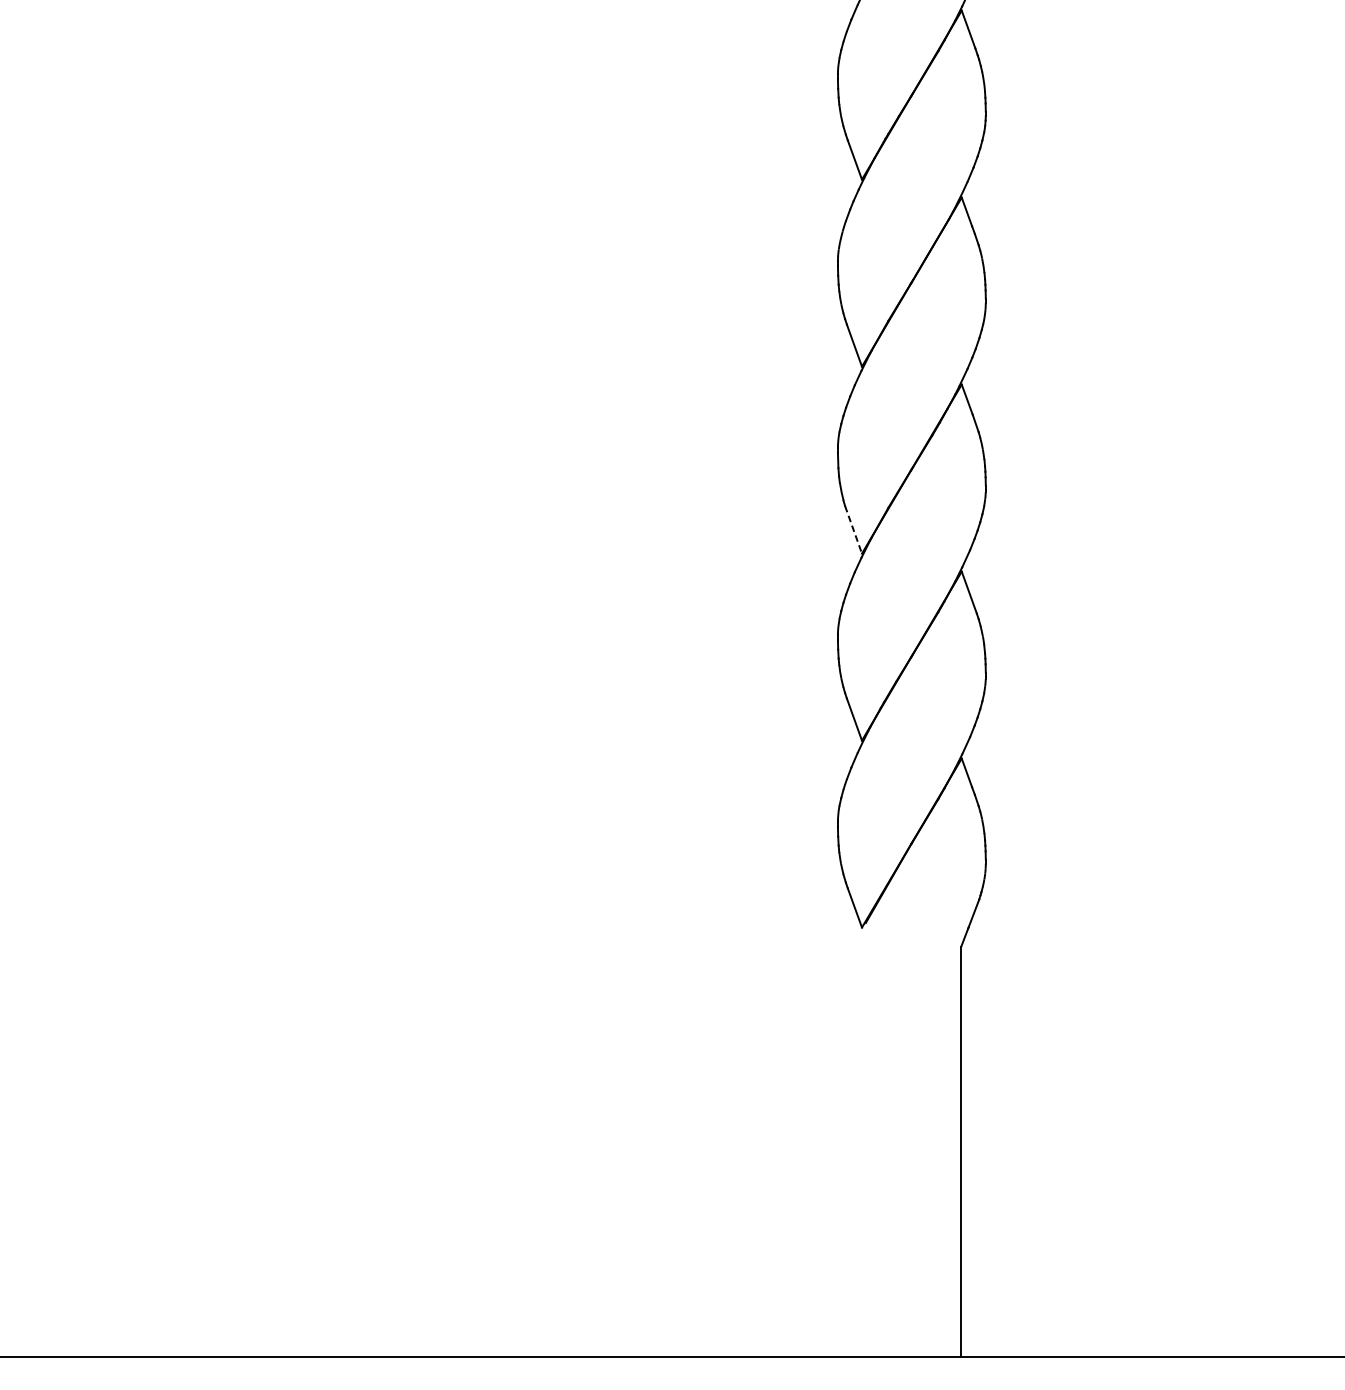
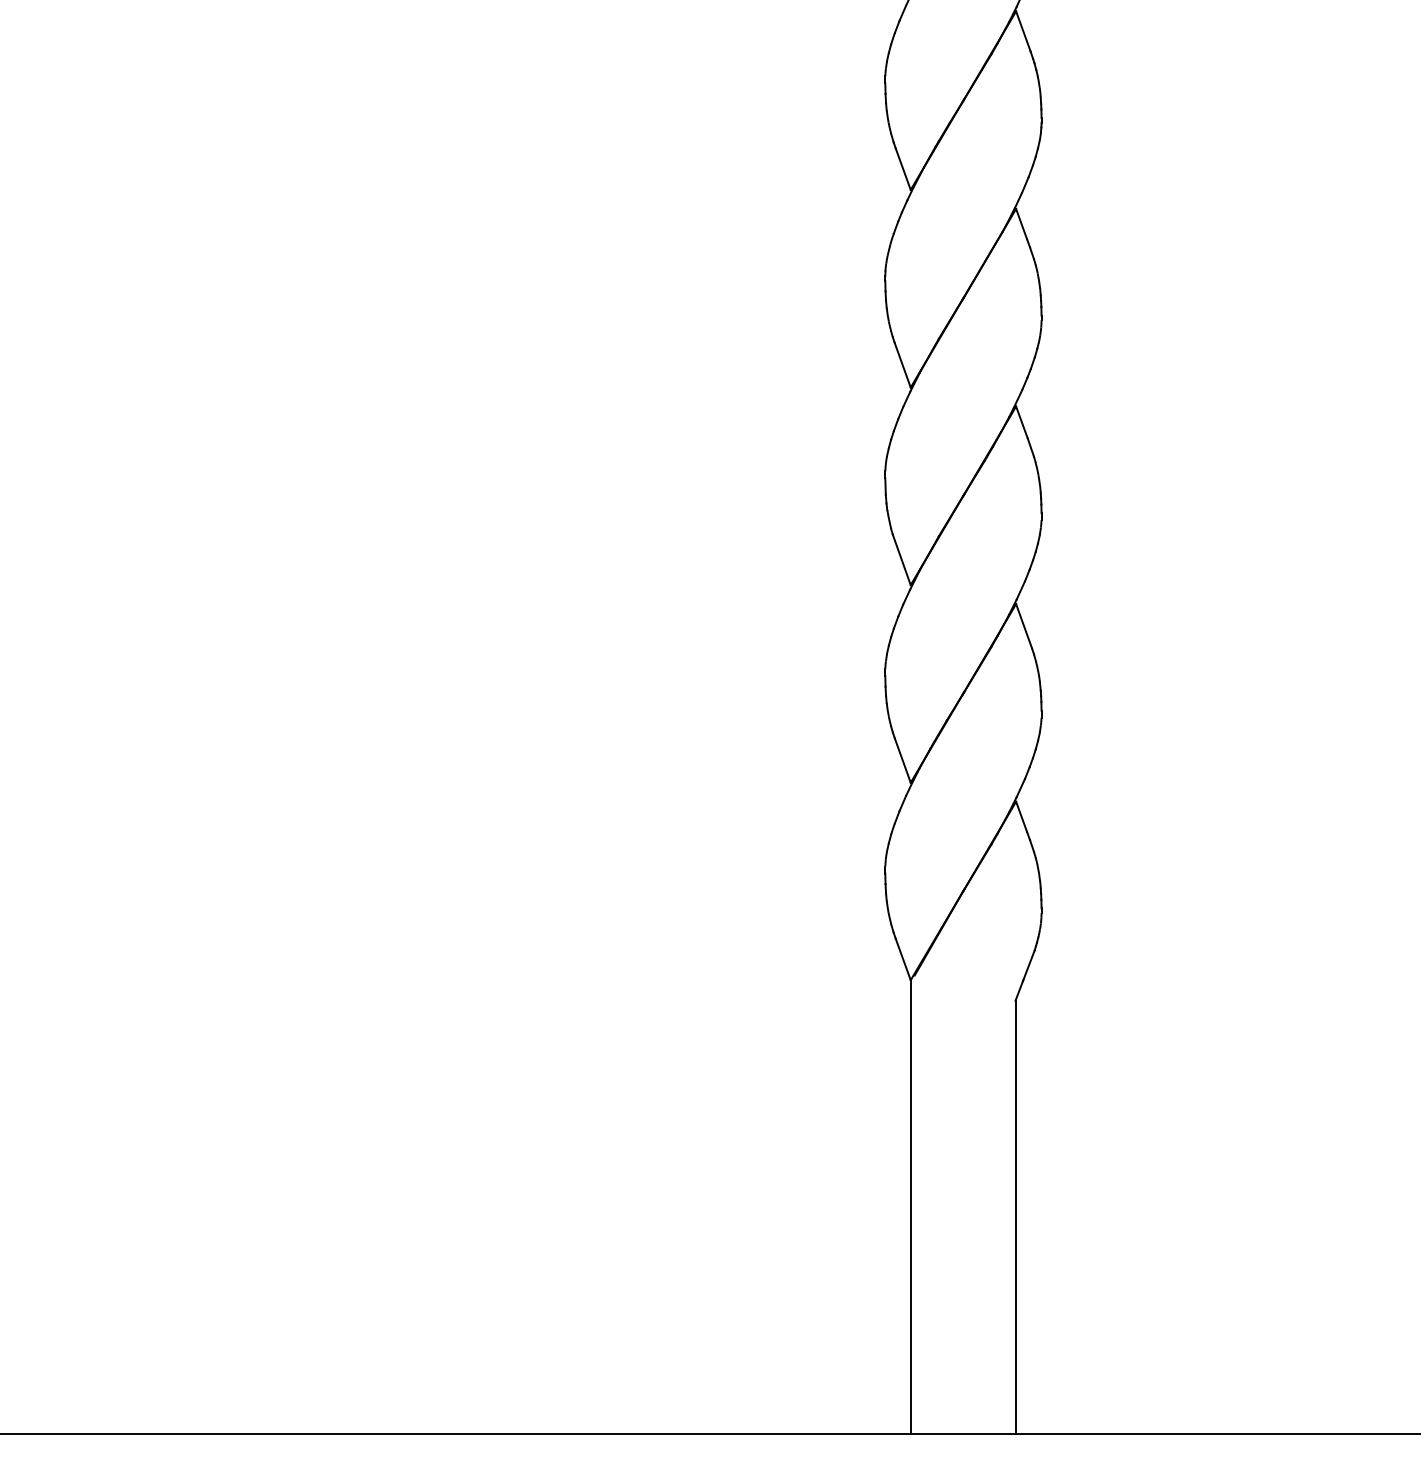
line: (853, 529) -> (901, 559), dashed -> solid
line: (862, 1142) -> (911, 1207), added

